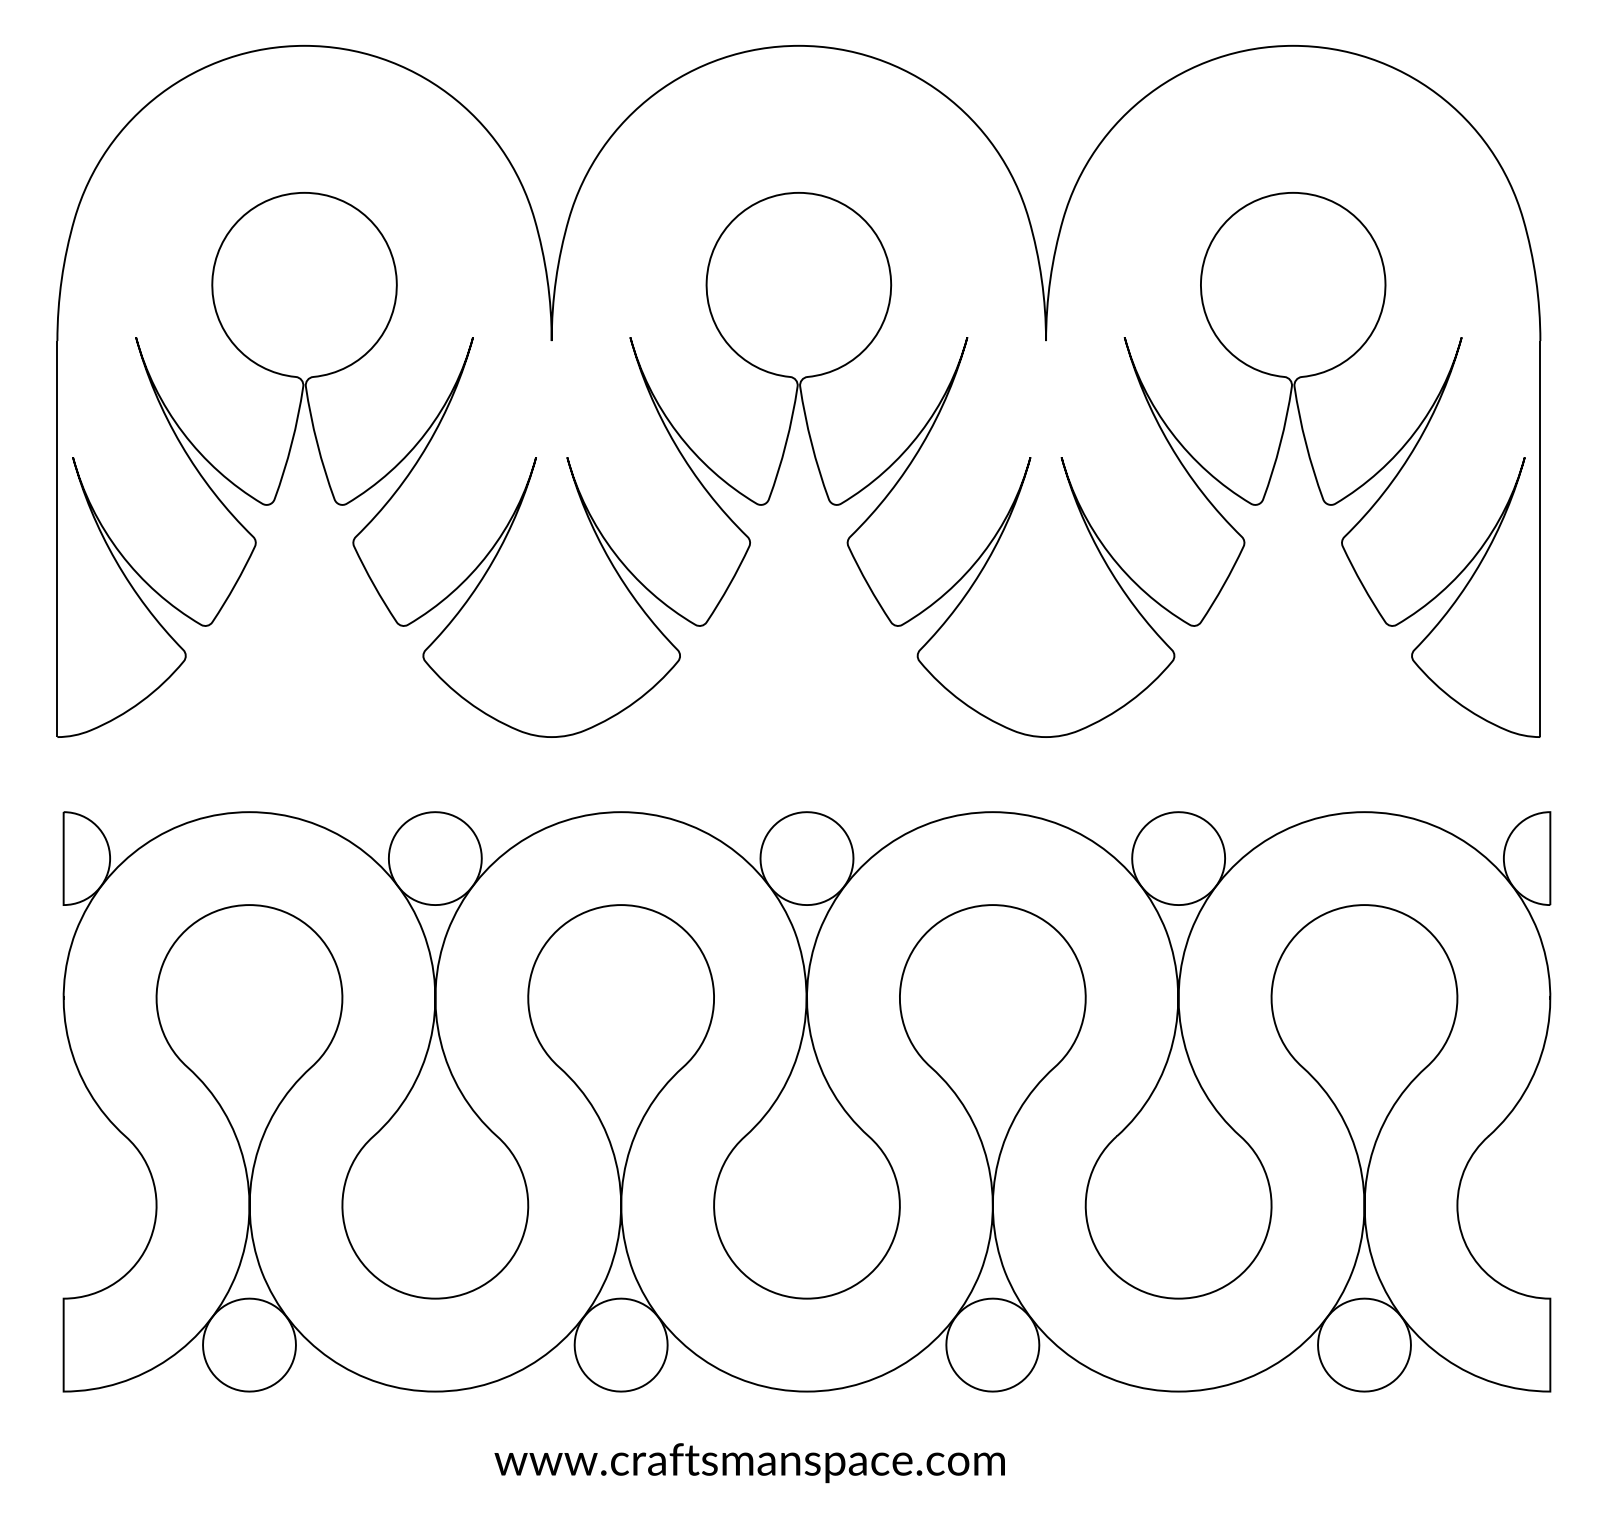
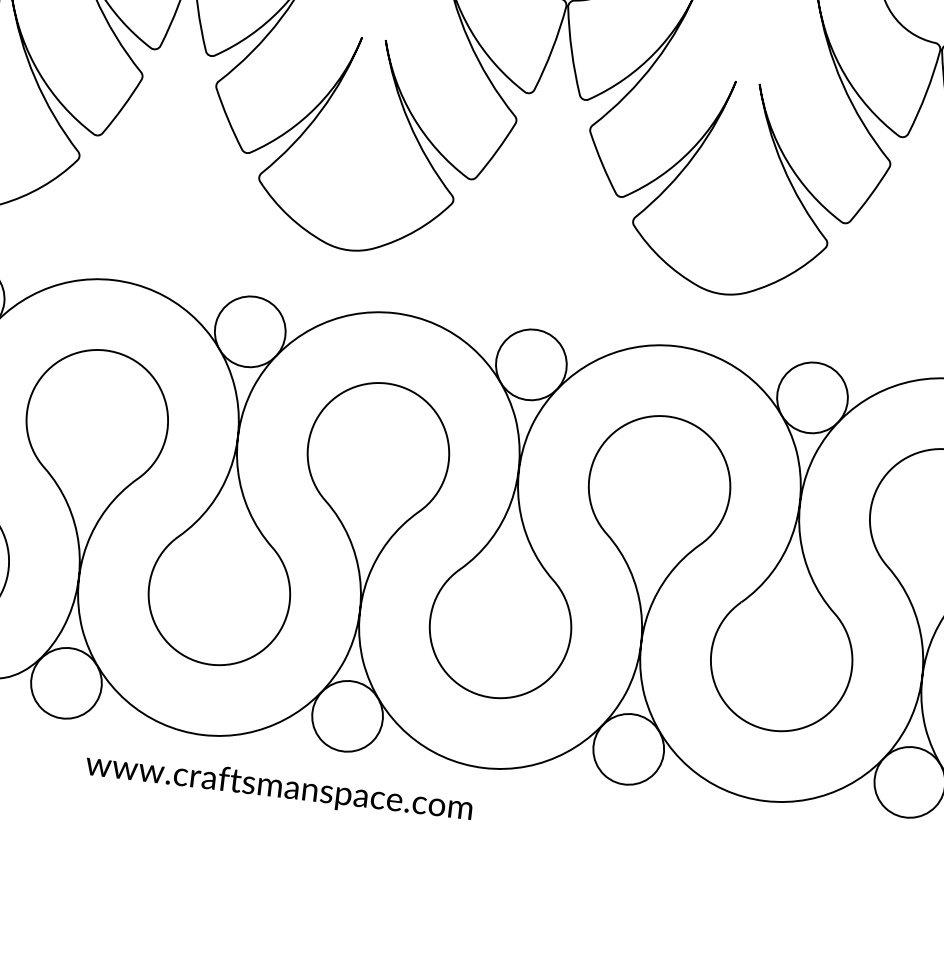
text: (749, 1463) -> (278, 788), moved

